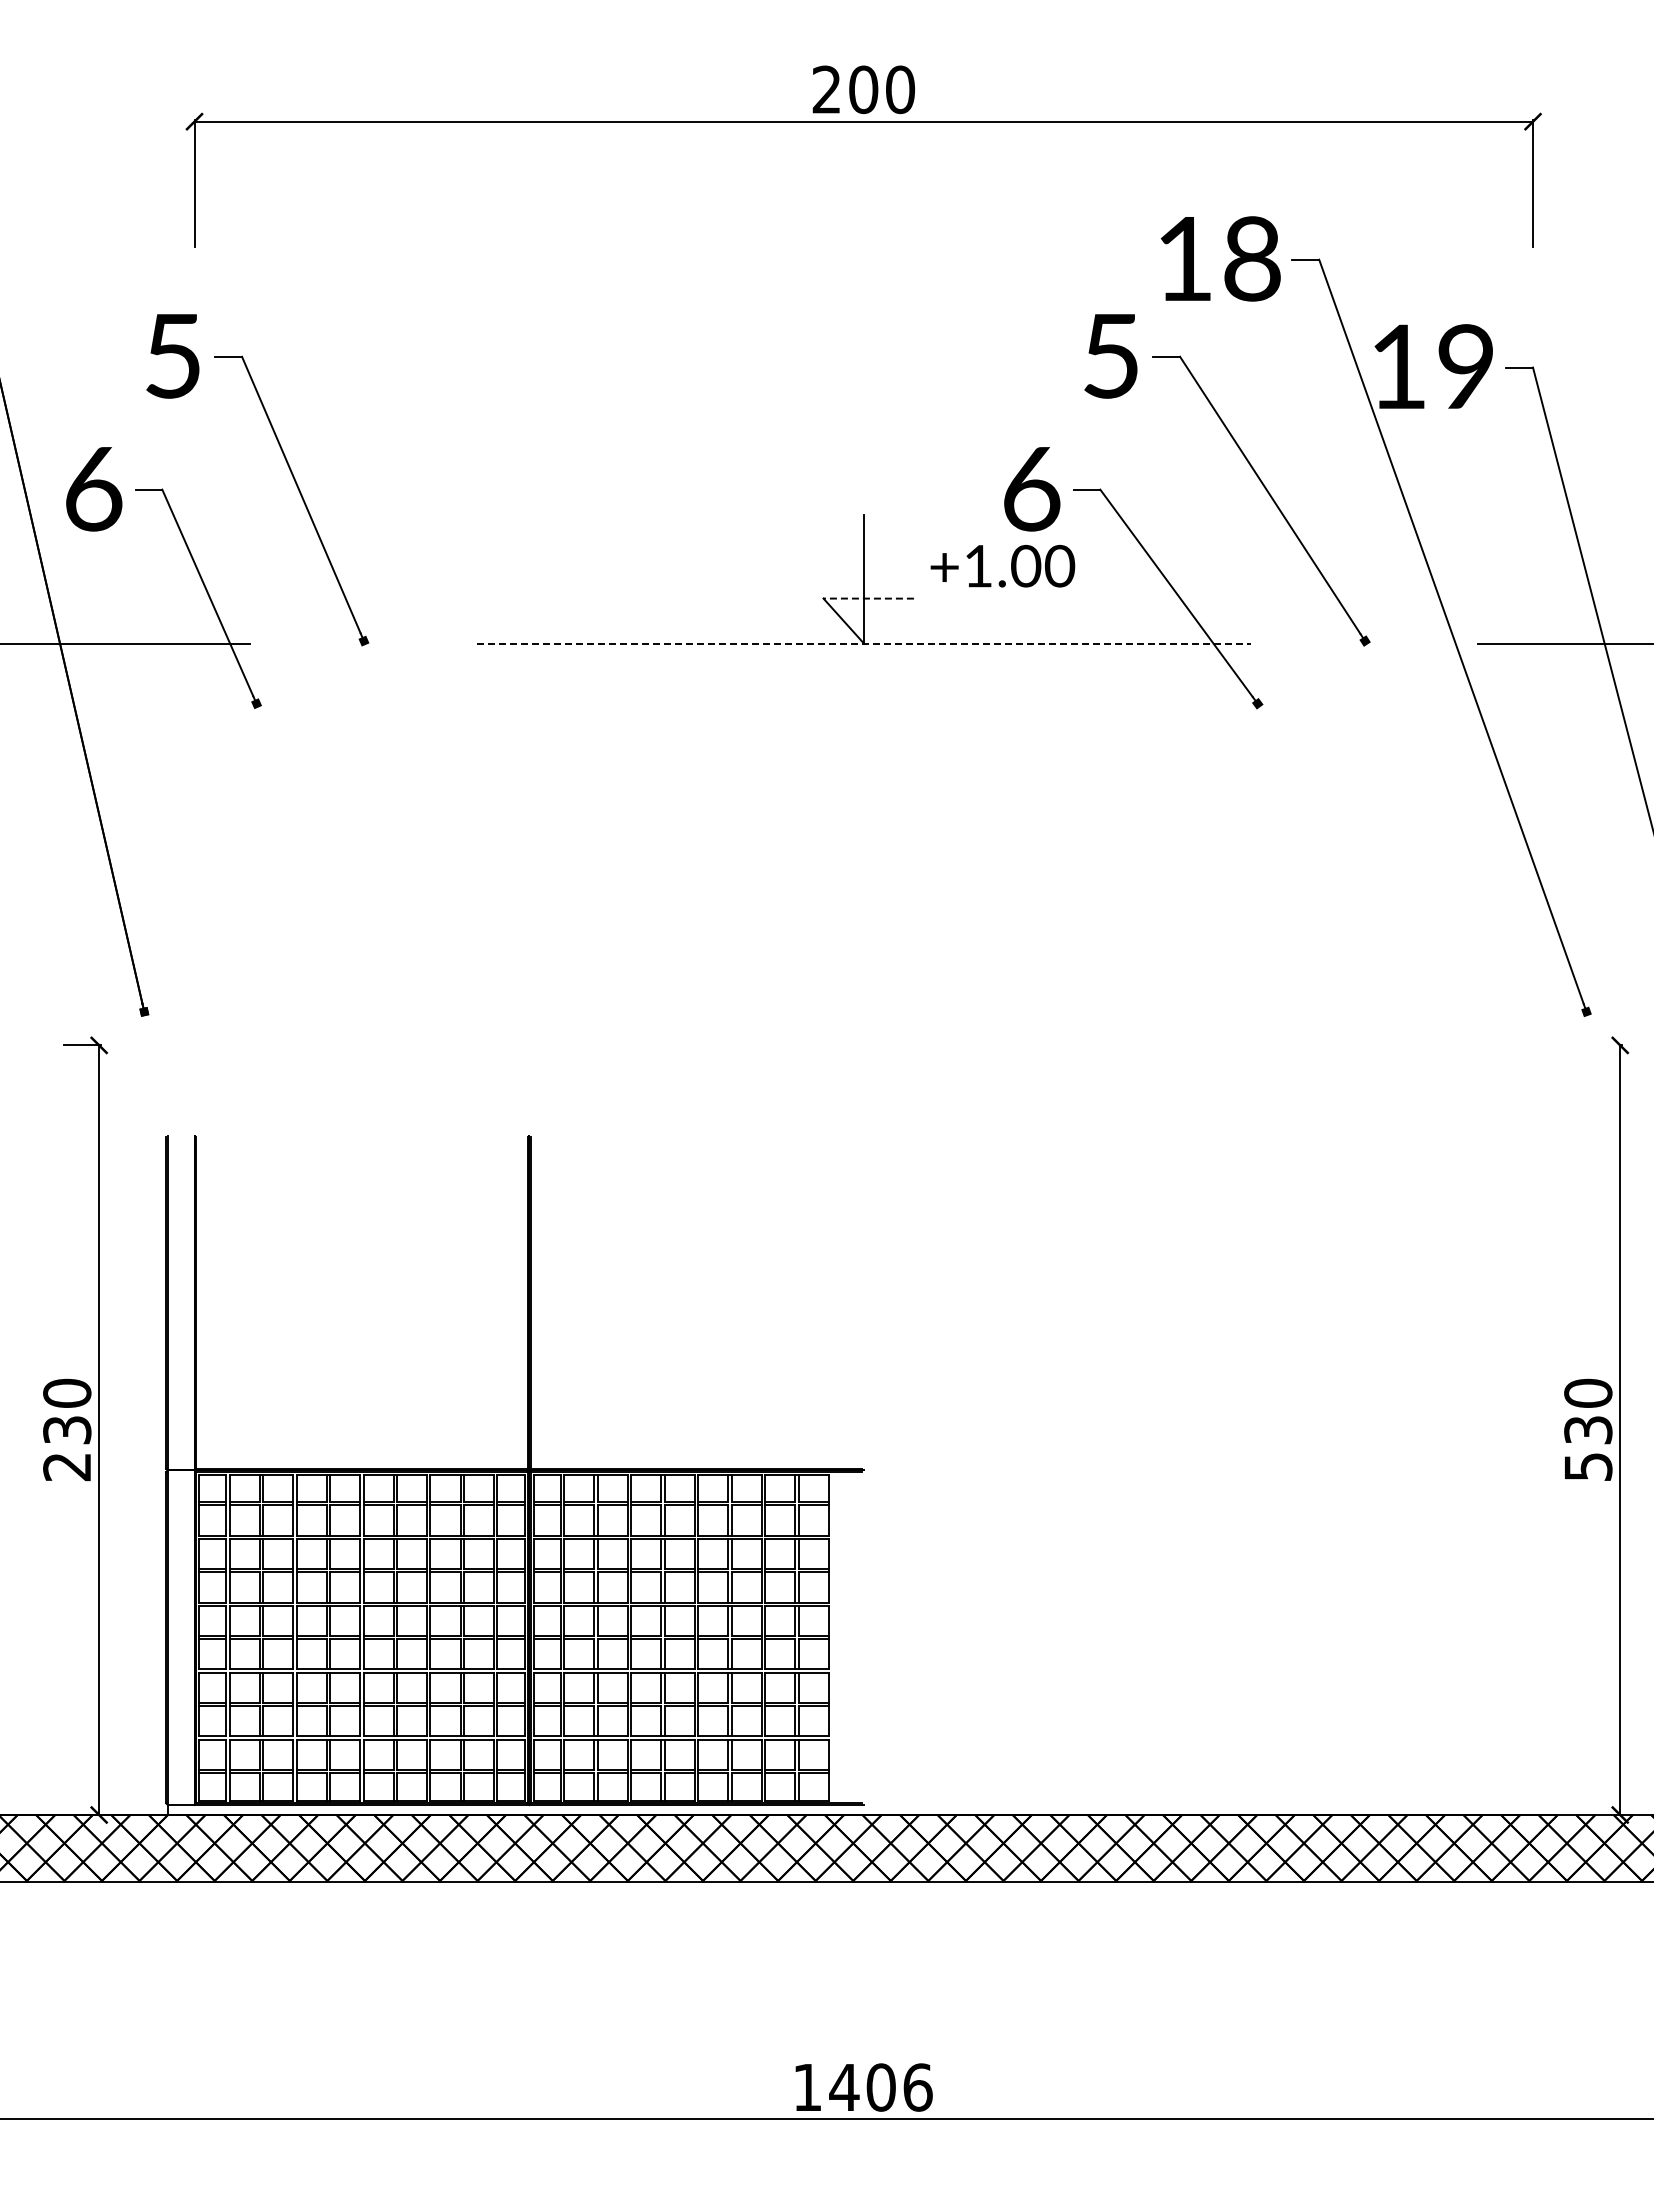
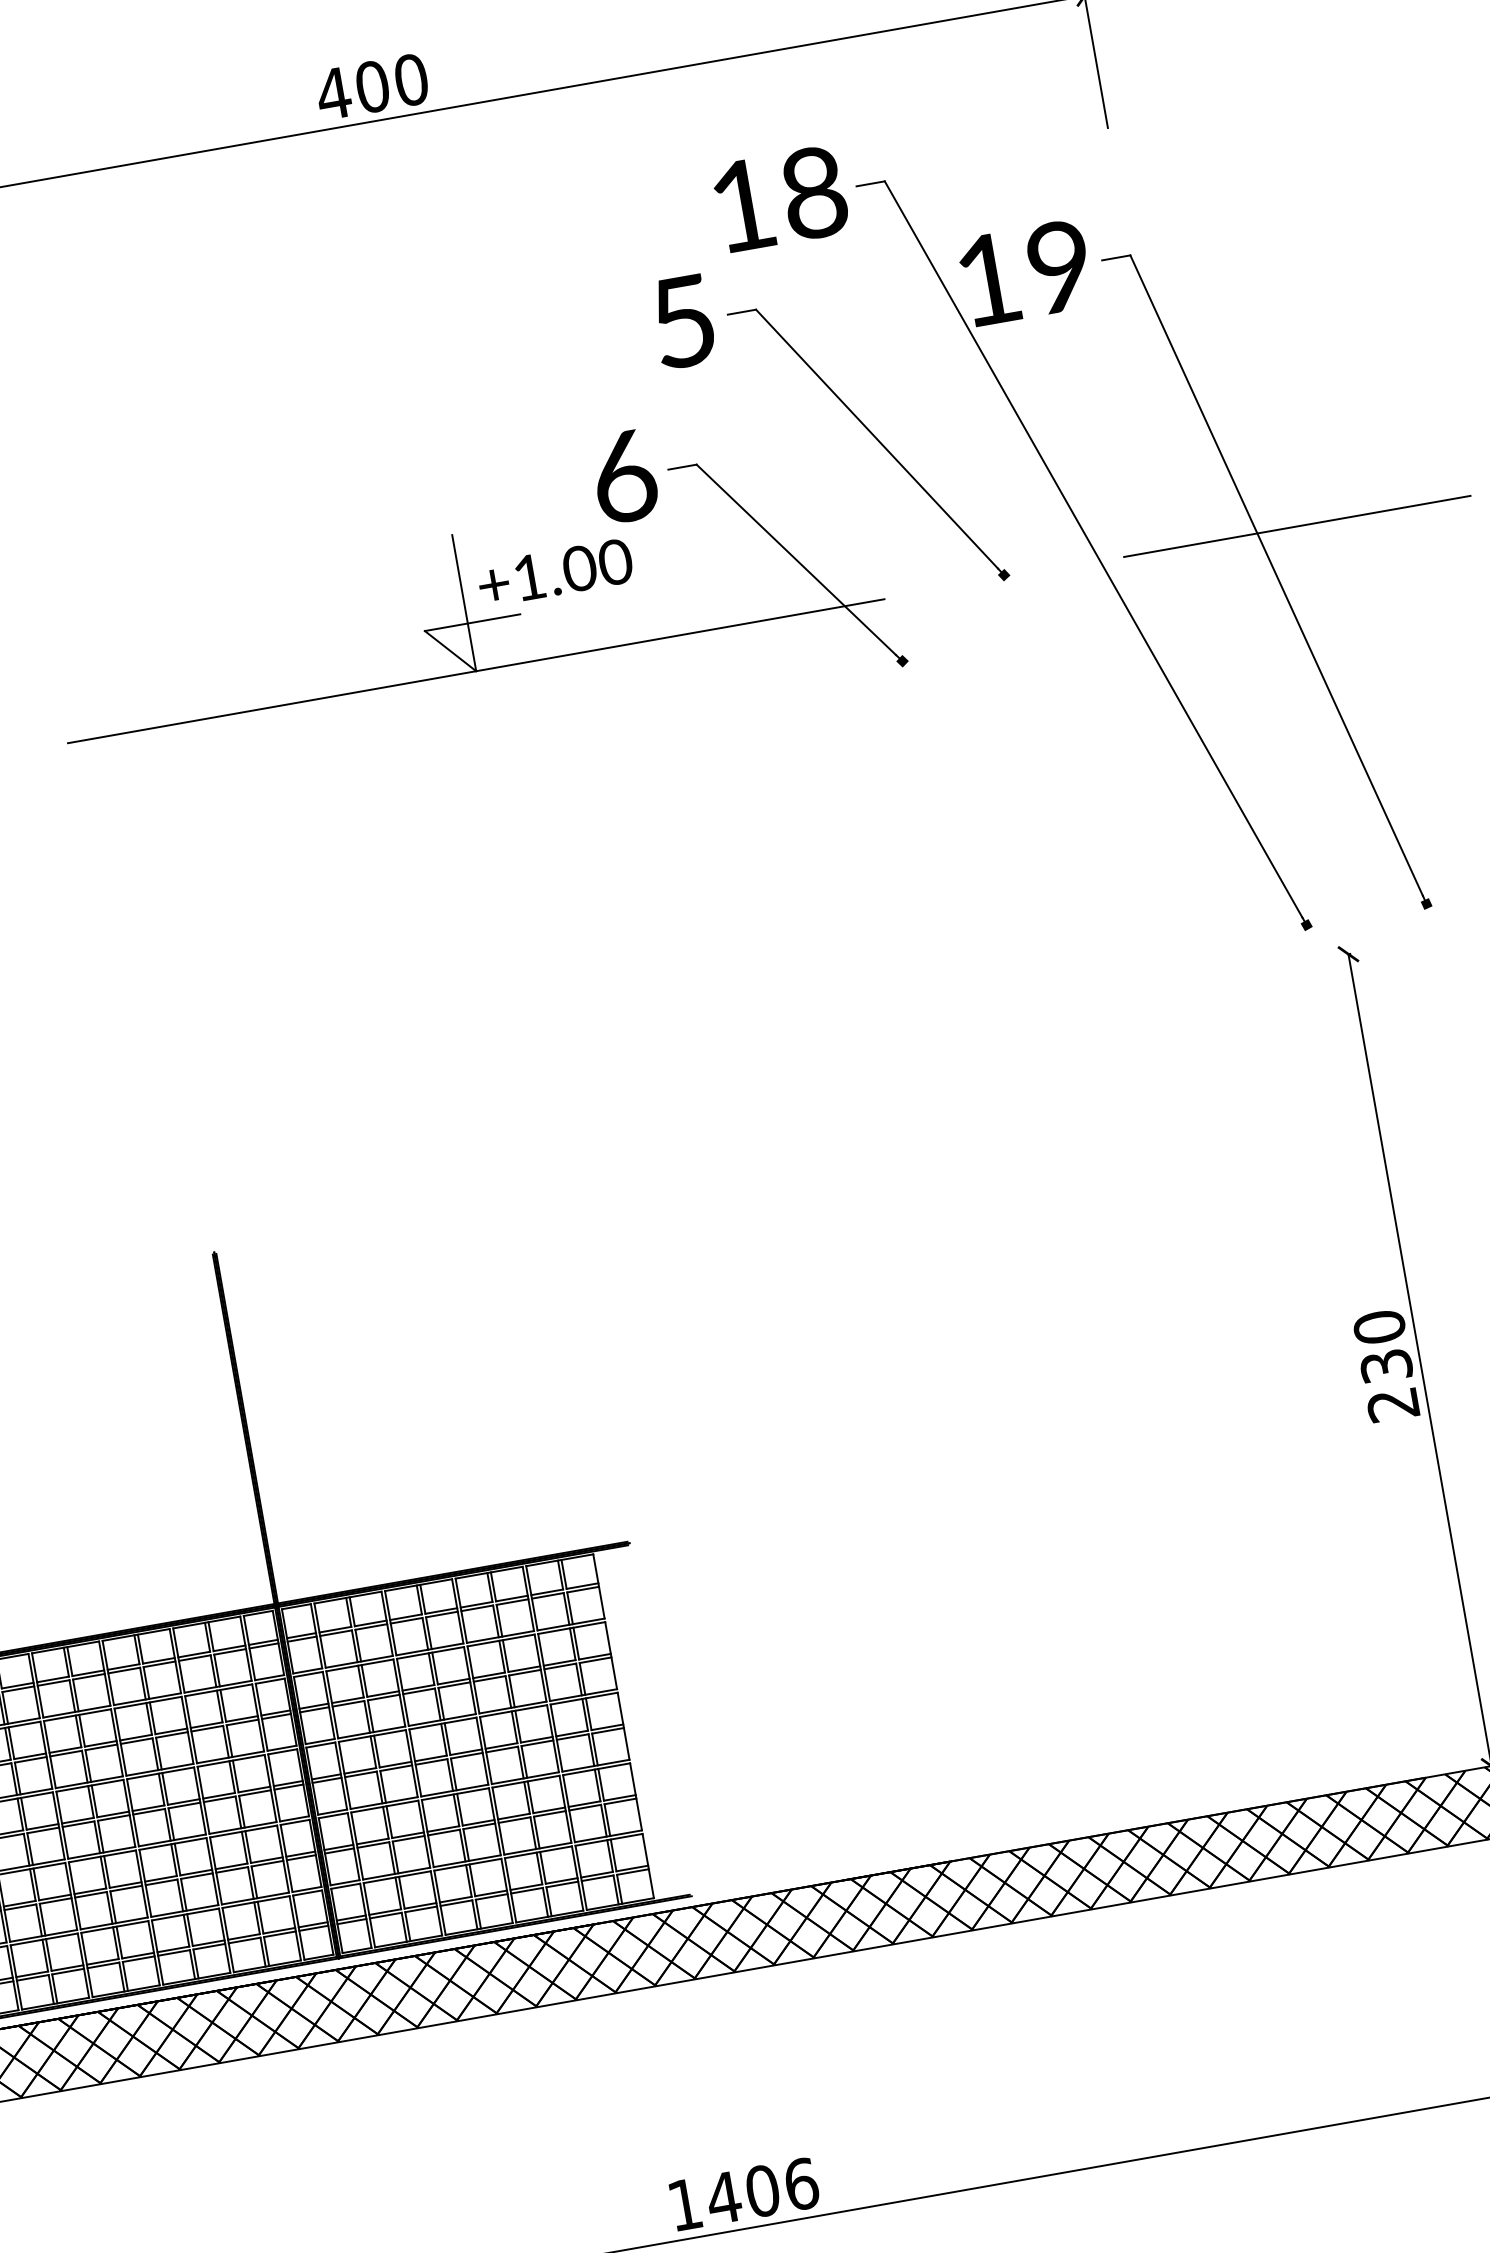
text: (826, 89) -> (333, 93), 200 -> 400
text: (1002, 565) -> (554, 572), moved
line: (868, 598) -> (472, 622), dashed -> solid
line: (864, 643) -> (476, 670), dashed -> solid
text: (1588, 1467) -> (1393, 1405), 530 -> 230

